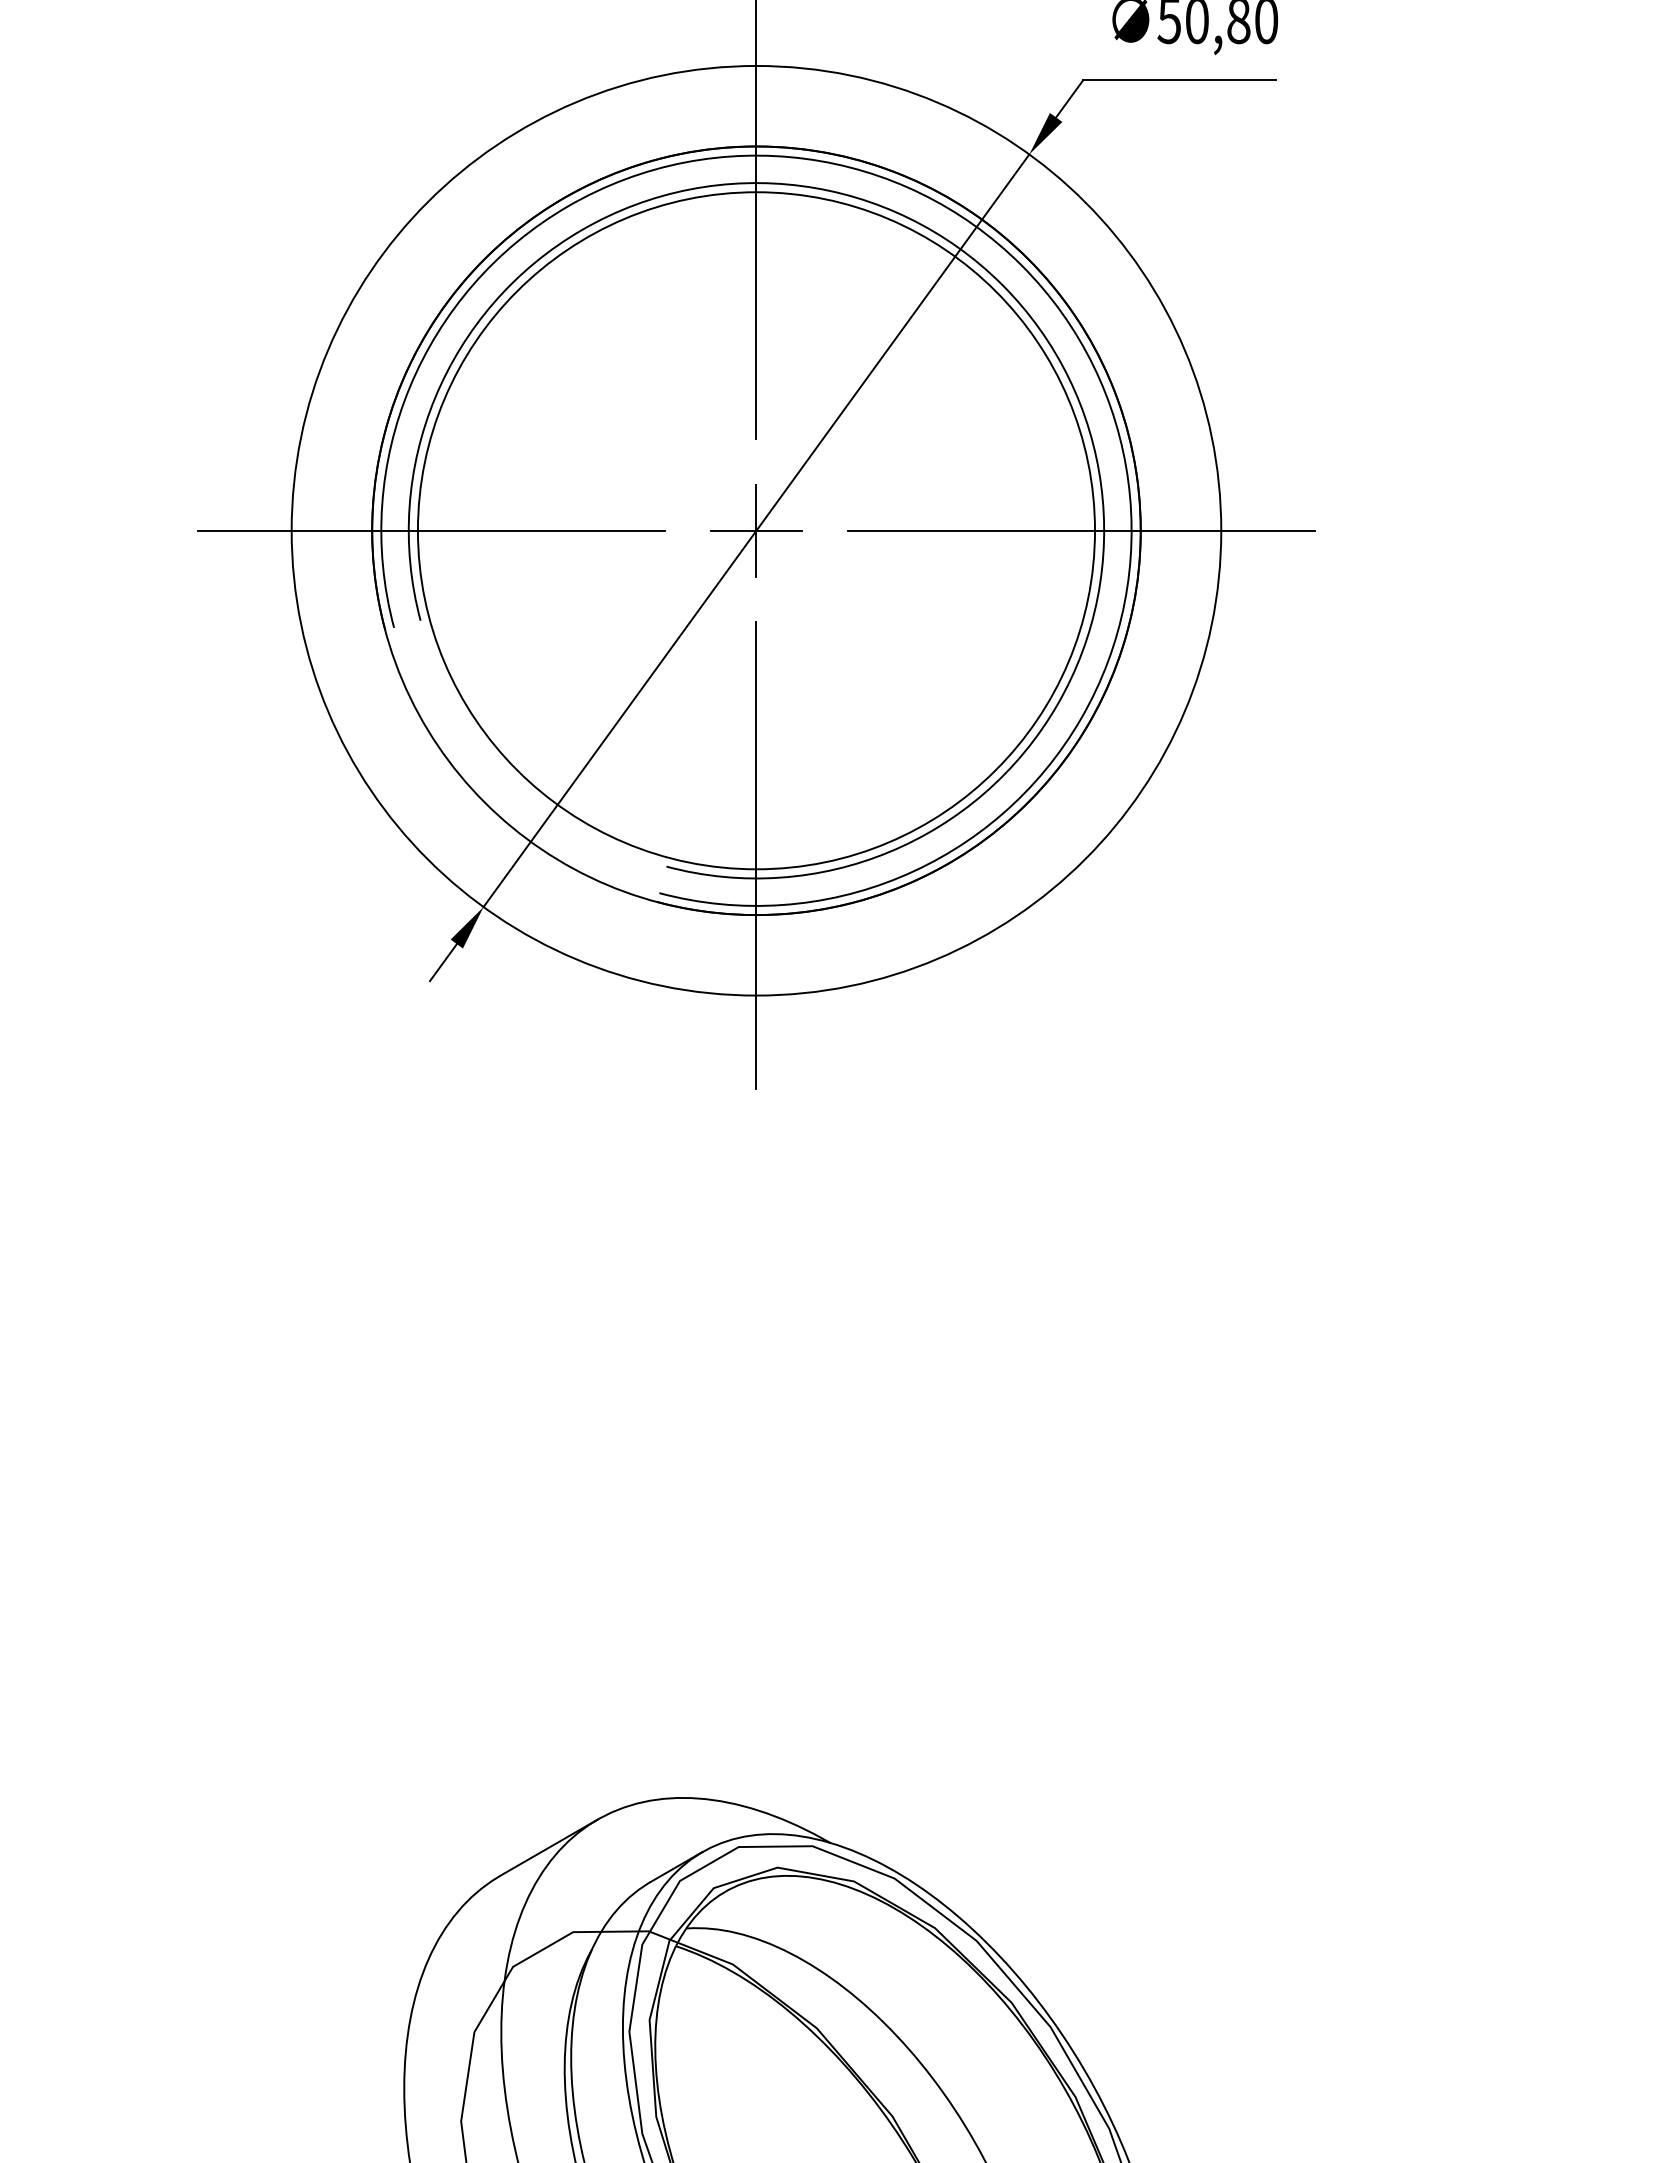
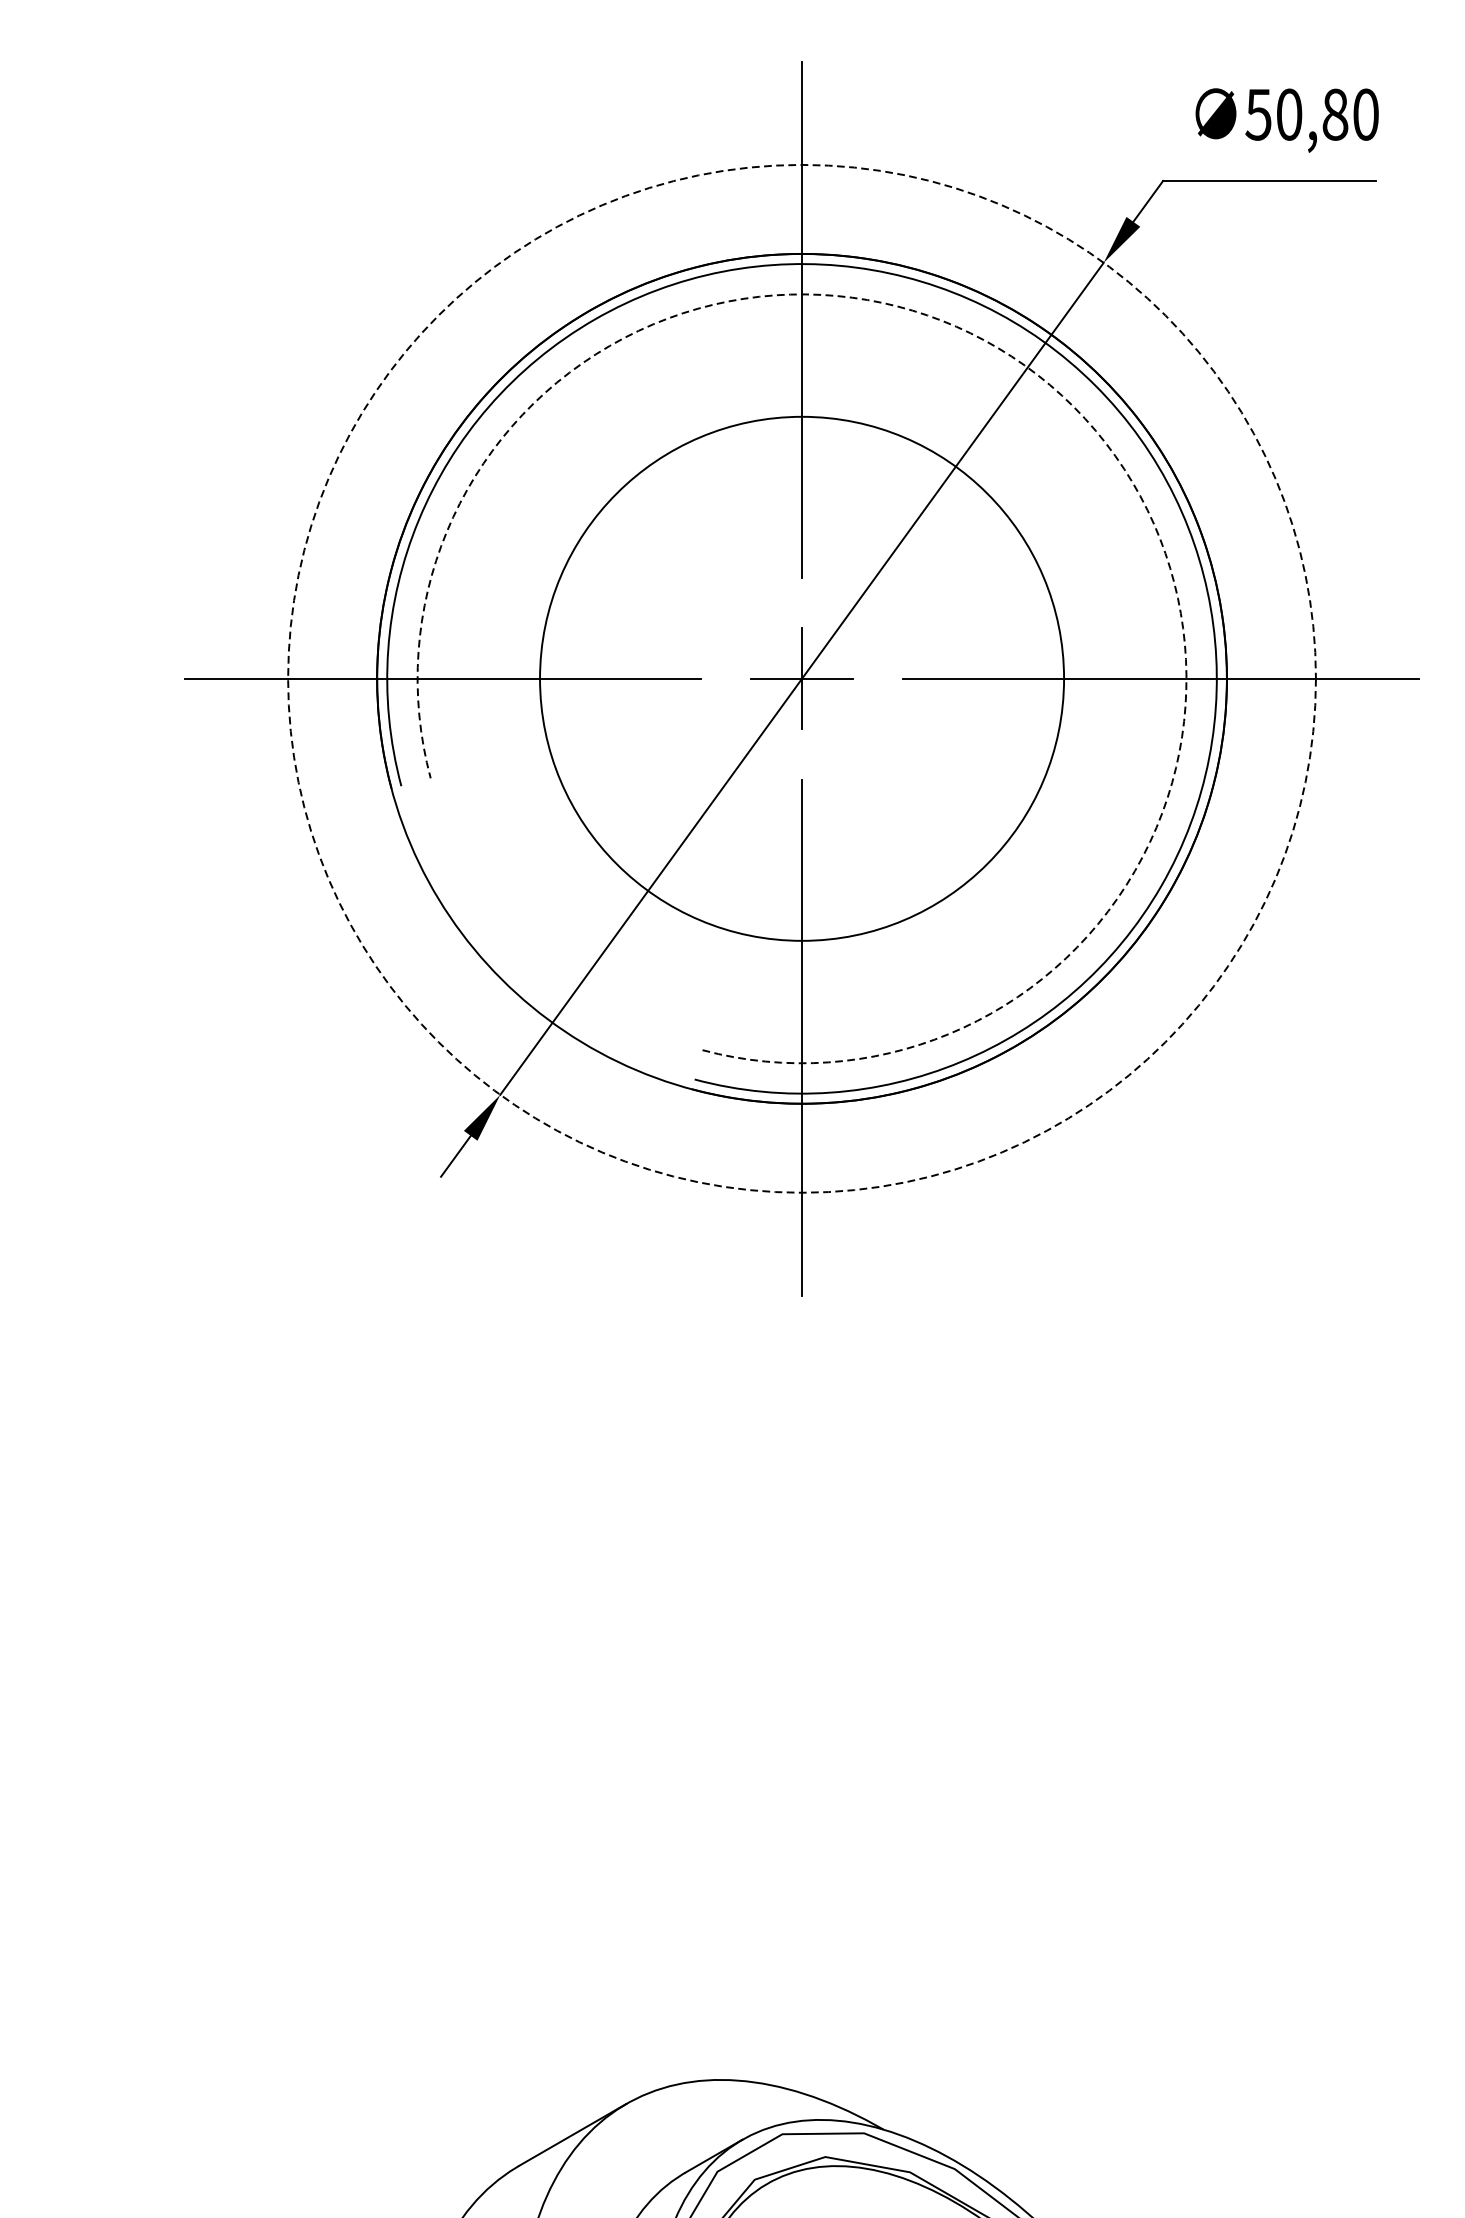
arc: (1002, 284) -> (1074, 406), solid -> dashed
circle: (756, 530) -> (802, 678), size x0.7
circle: (756, 530) -> (802, 678), solid -> dashed

